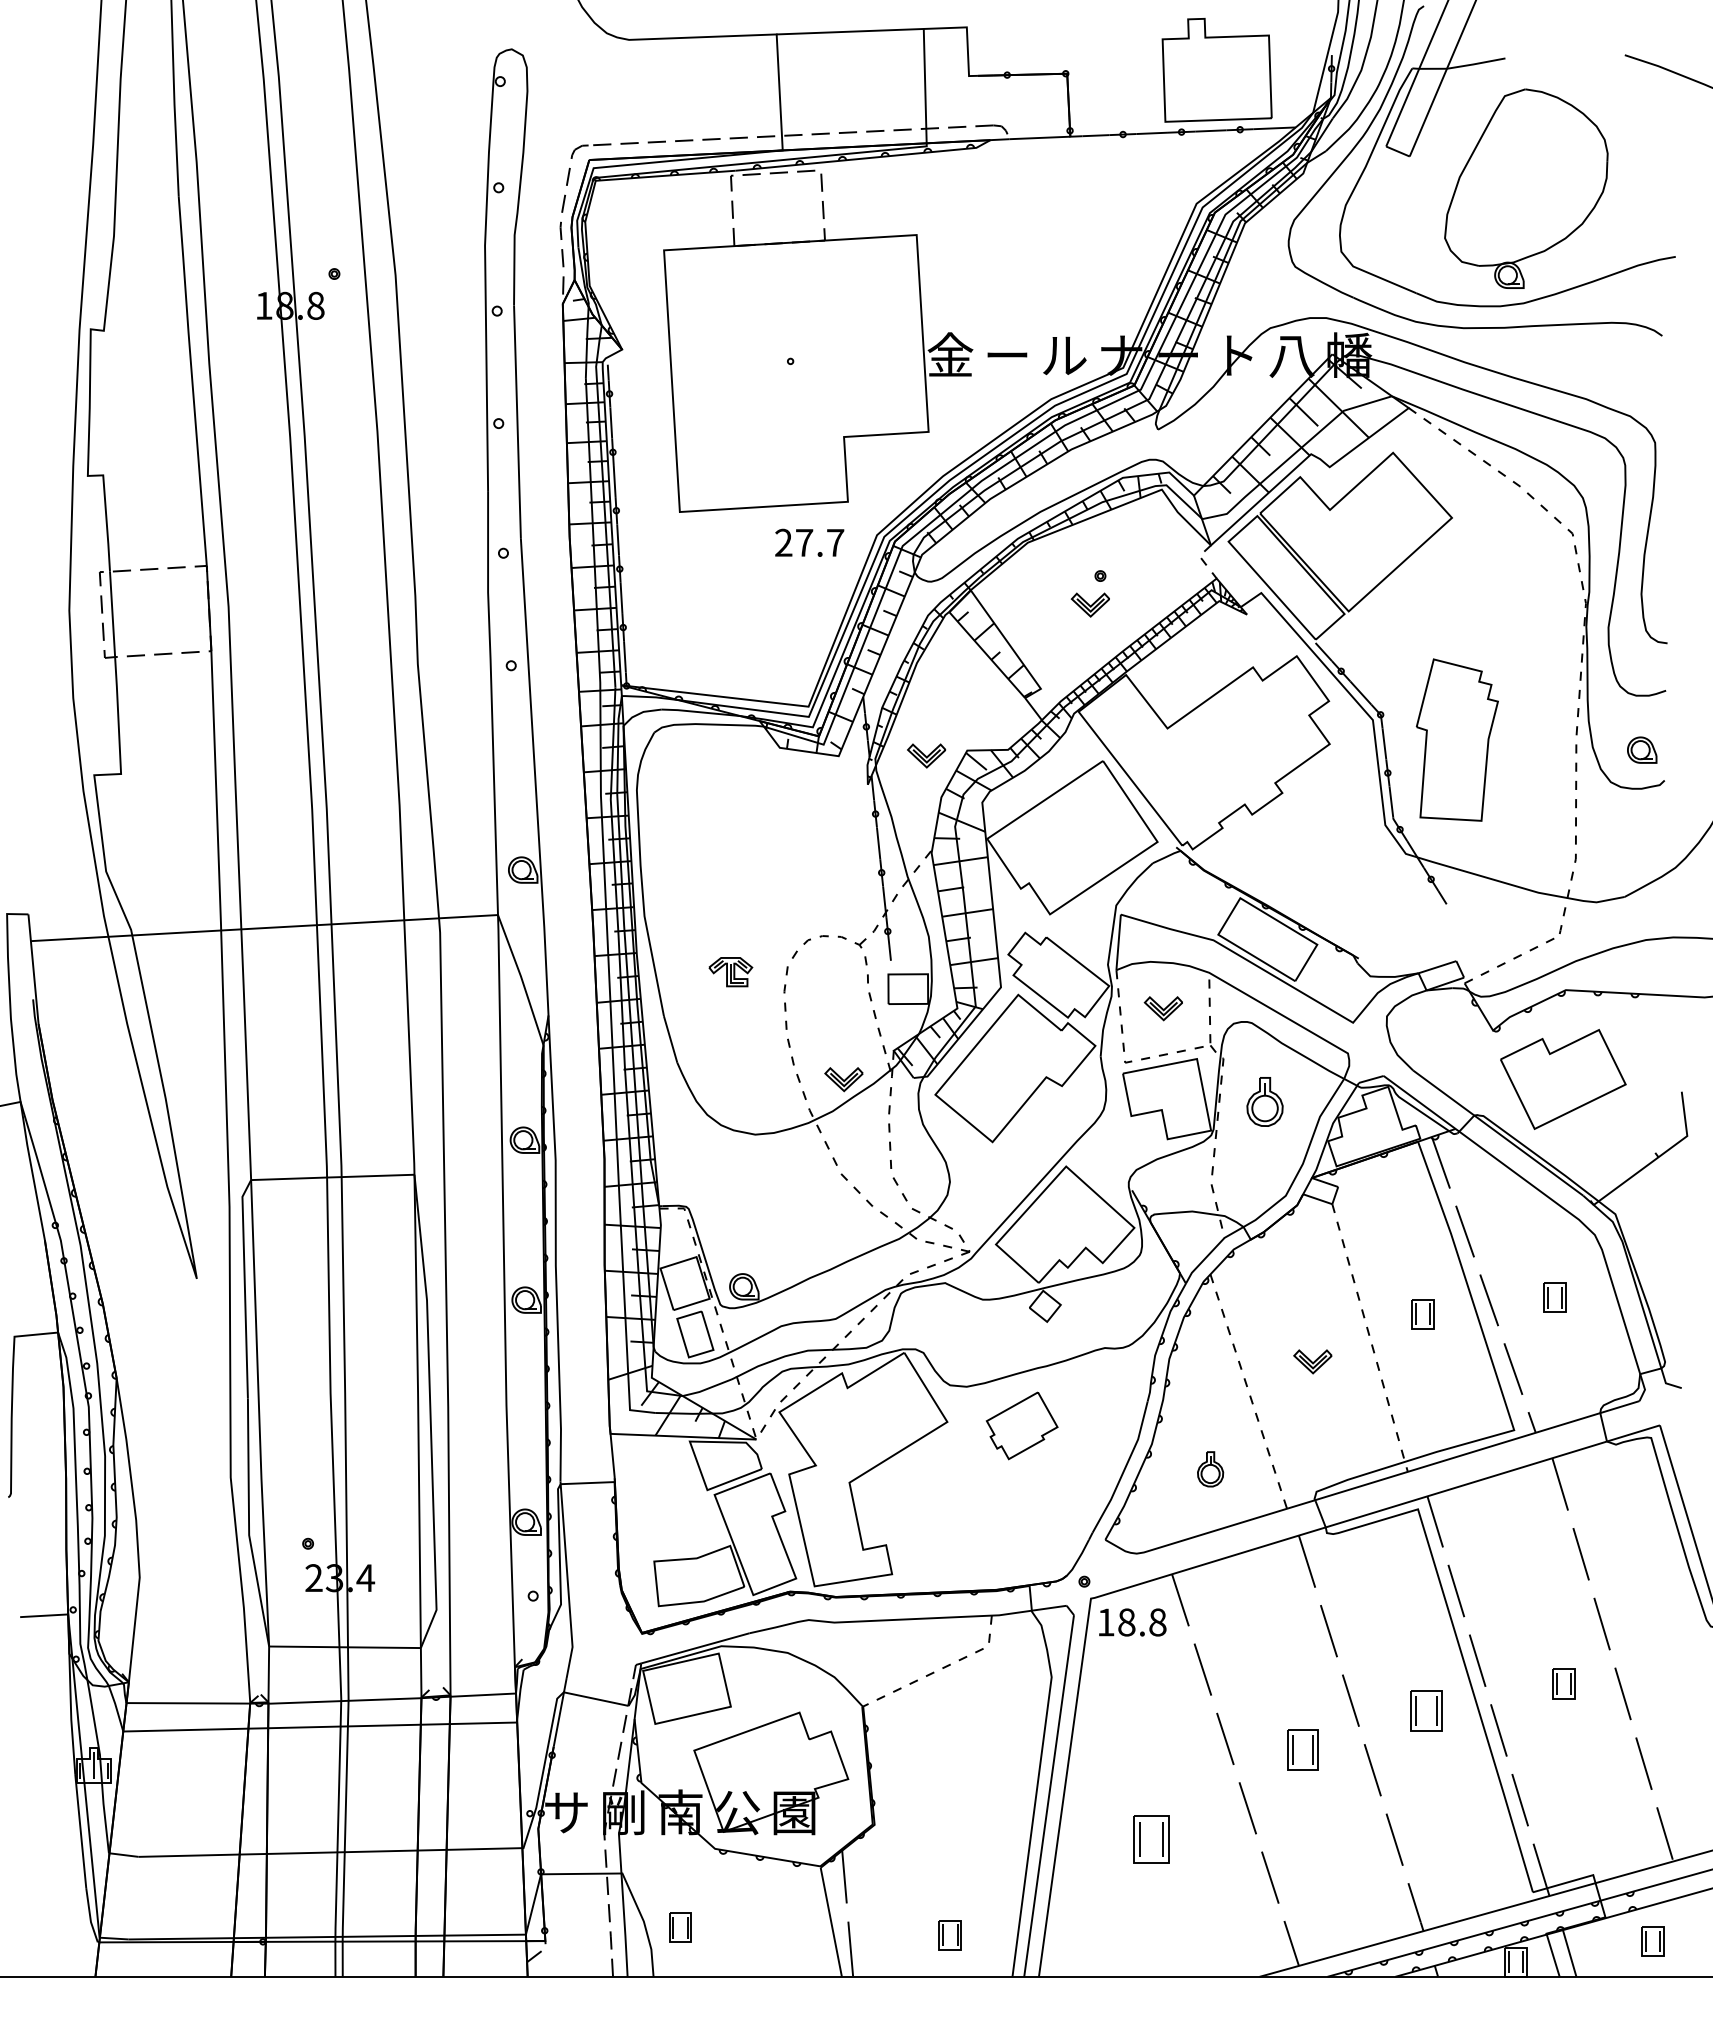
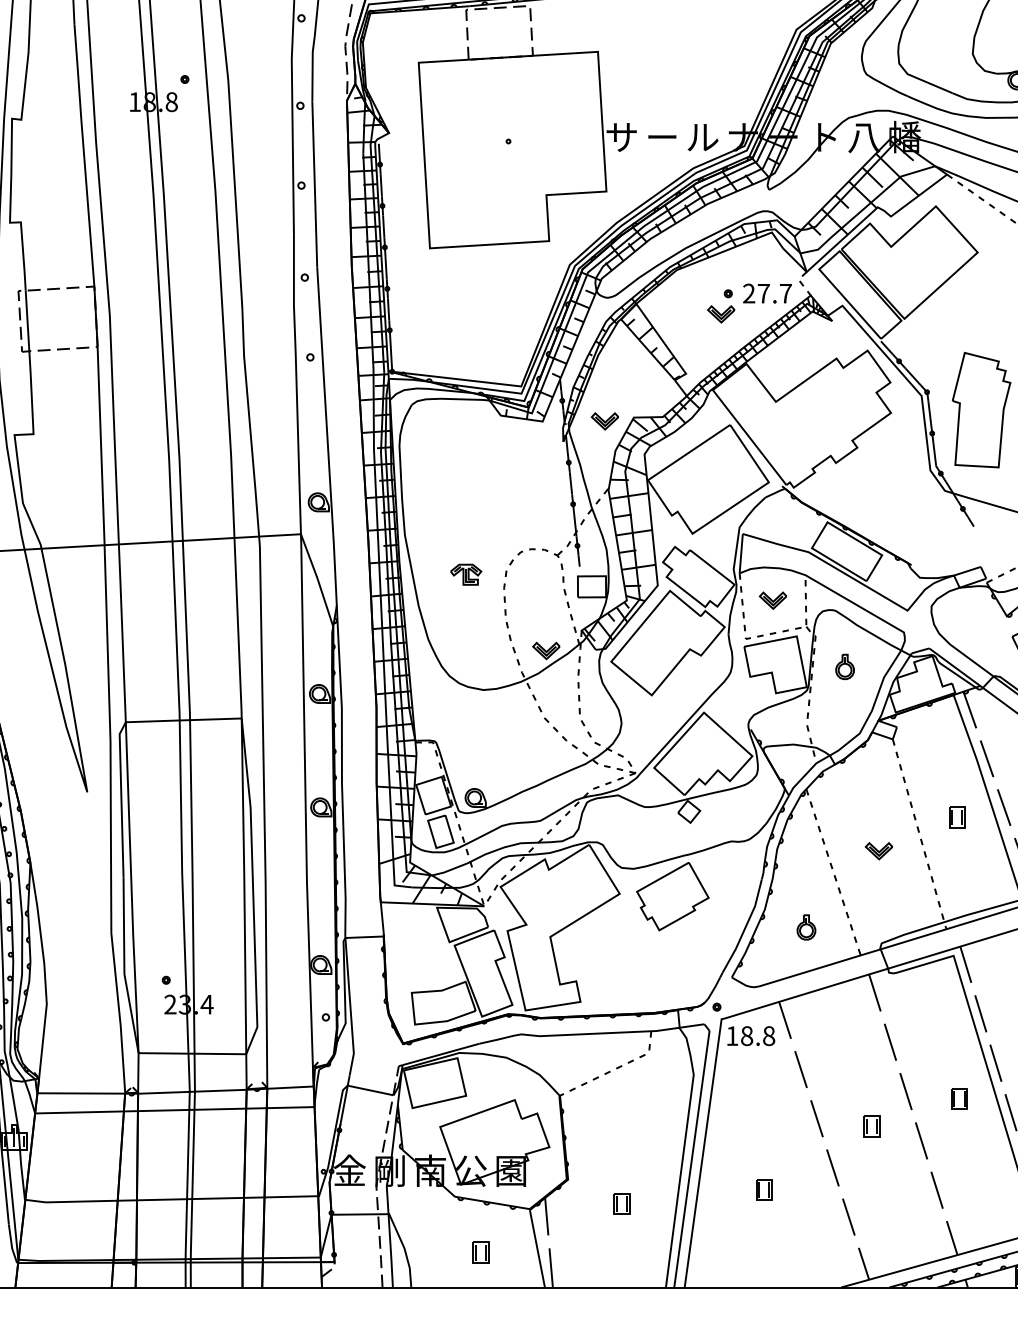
text: (950, 354) -> (621, 136), 金 -> サ
text: (809, 542) -> (767, 293), moved
part: (1264, 1102) -> (844, 667), size x0.71
part: (1021, 1425) -> (672, 896), size x1.43
part: (1425, 1711) -> (958, 1099), size x0.71
part: (1302, 1750) -> (871, 1126), size x0.71
text: (566, 1811) -> (349, 1170), サ -> 金
part: (1150, 1839) -> (763, 1190), size x0.62
part: (680, 1927) -> (480, 1252), moved
part: (949, 1935) -> (621, 1204), moved

